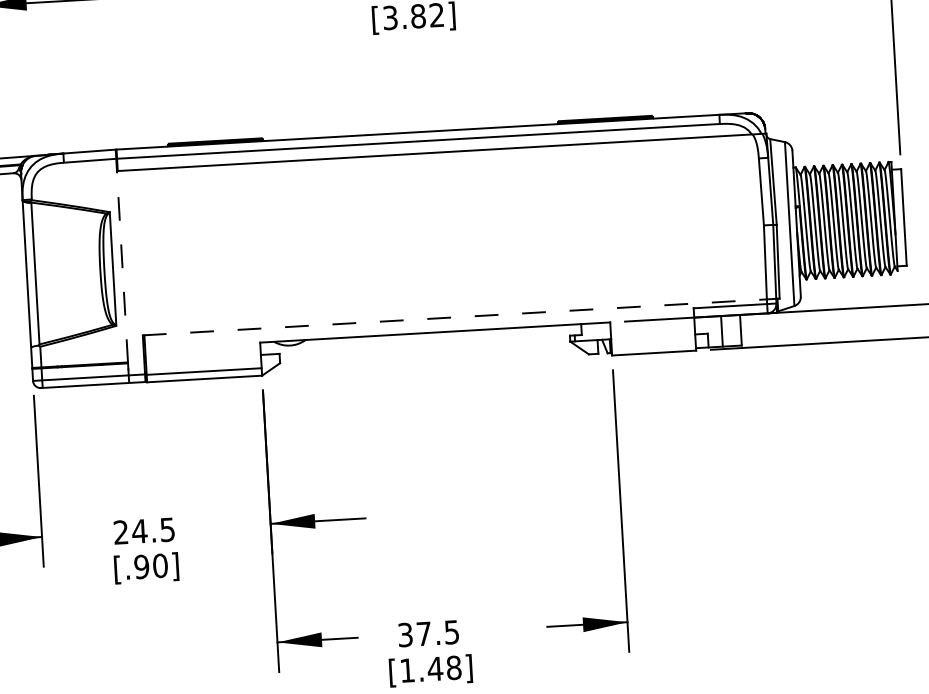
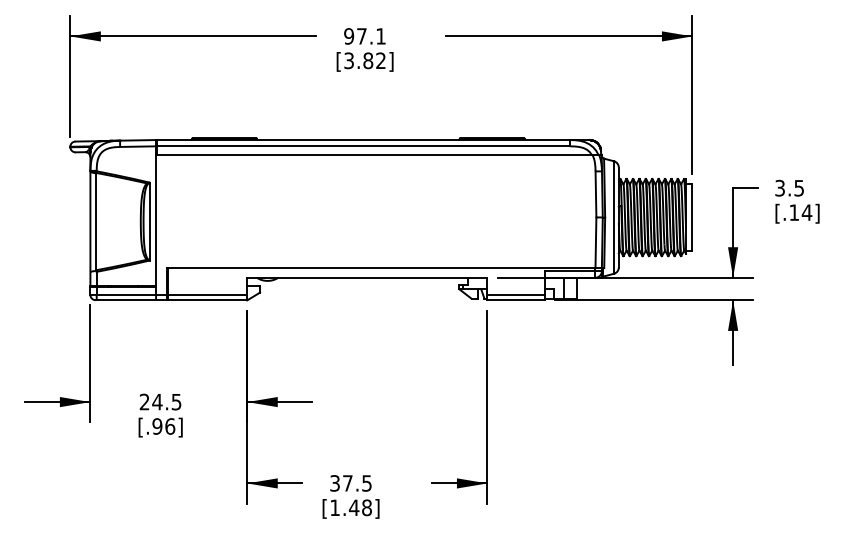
line: (122, 256) -> (156, 213), dashed -> solid
line: (460, 317) -> (385, 268), dashed -> solid
line: (654, 345) -> (516, 295), added
text: (160, 565) -> (170, 426), [.90] -> [.96]

